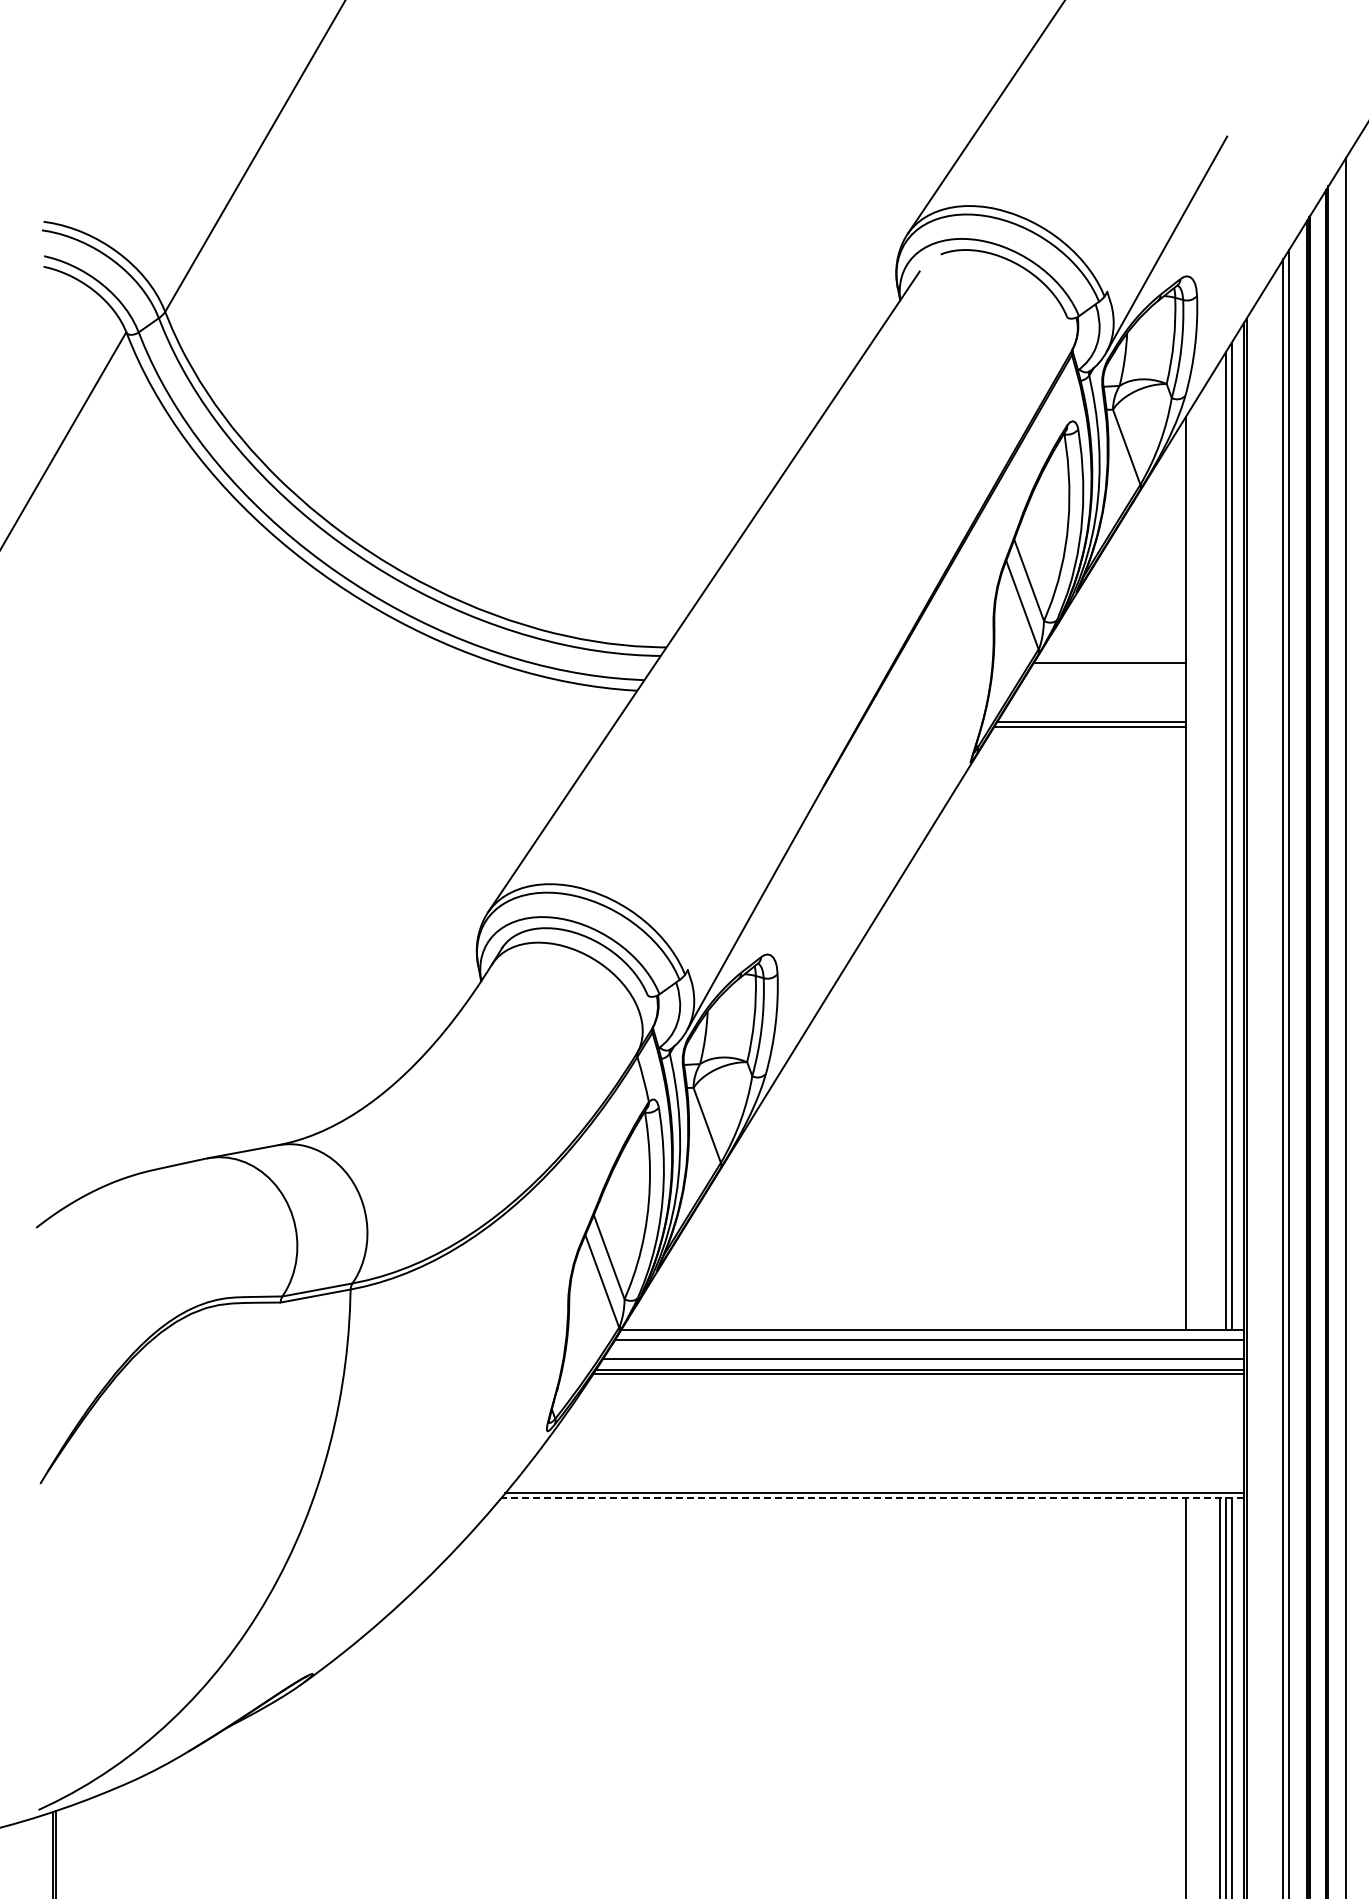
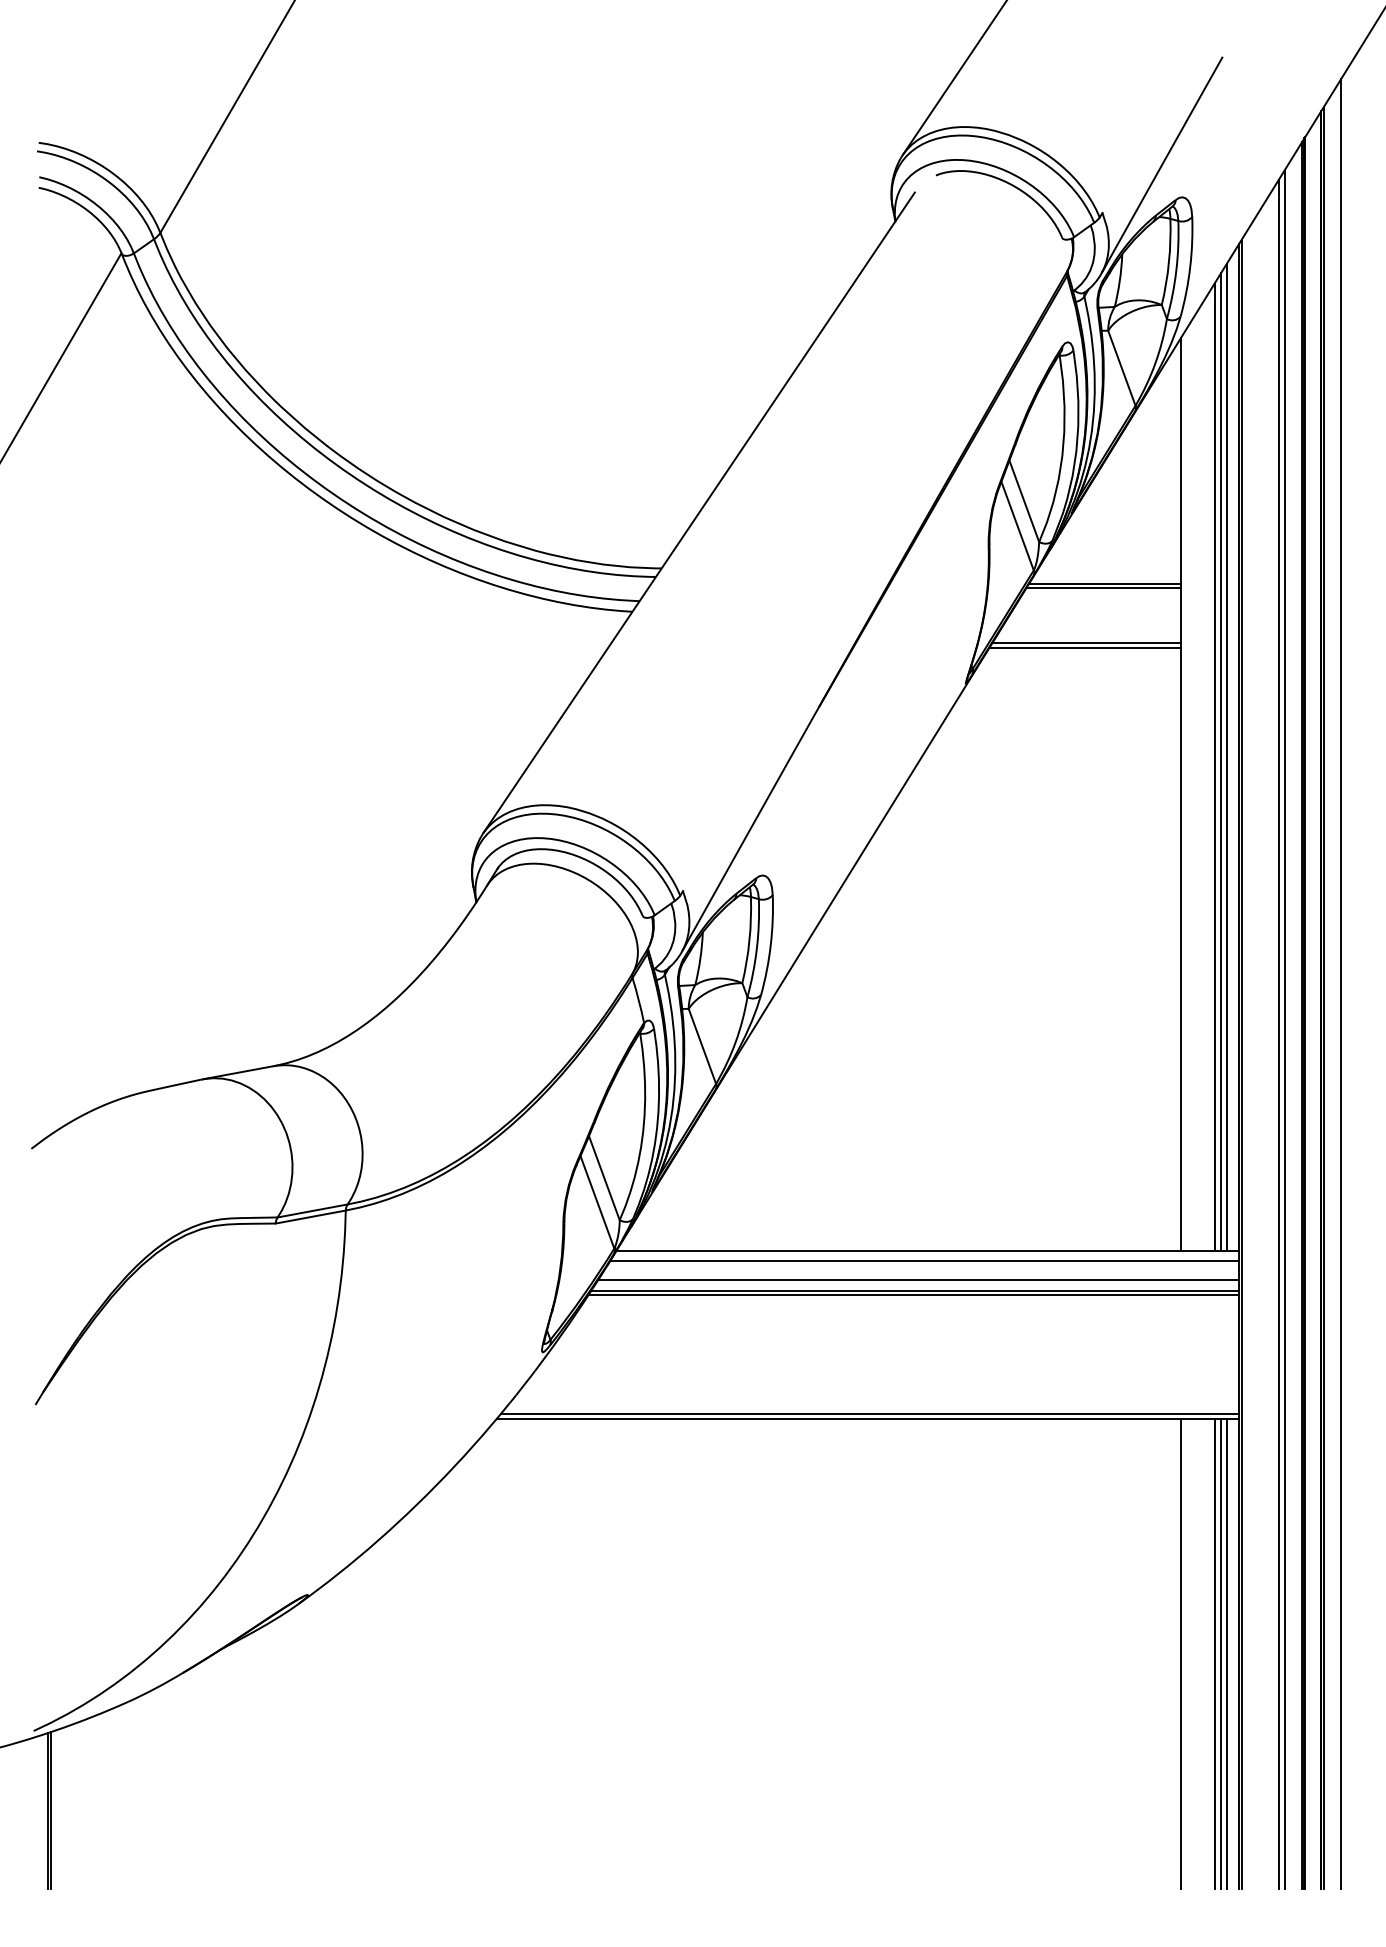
line: (1108, 667) -> (1103, 588), added
line: (1219, 845) -> (1214, 766), added
line: (872, 1497) -> (867, 1418), dashed -> solid

